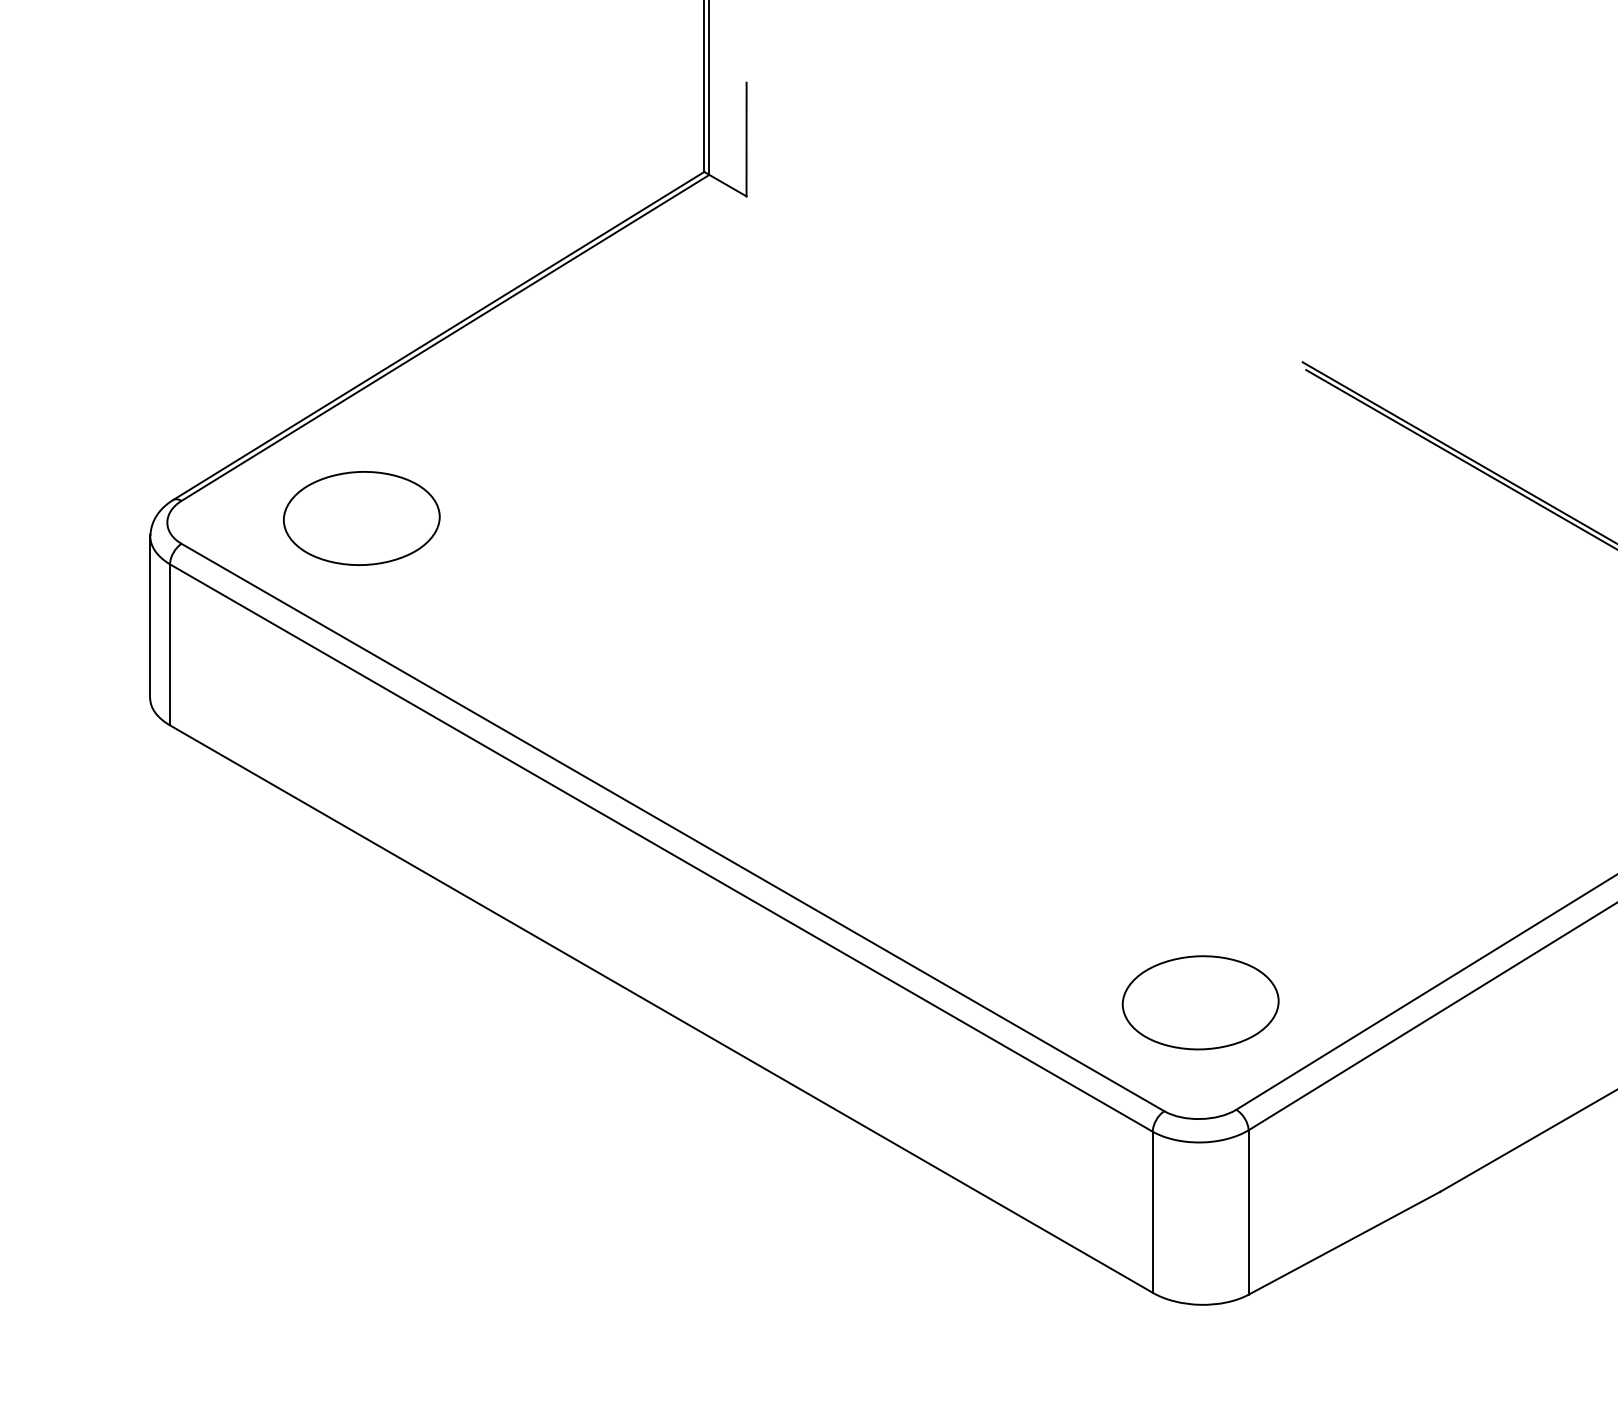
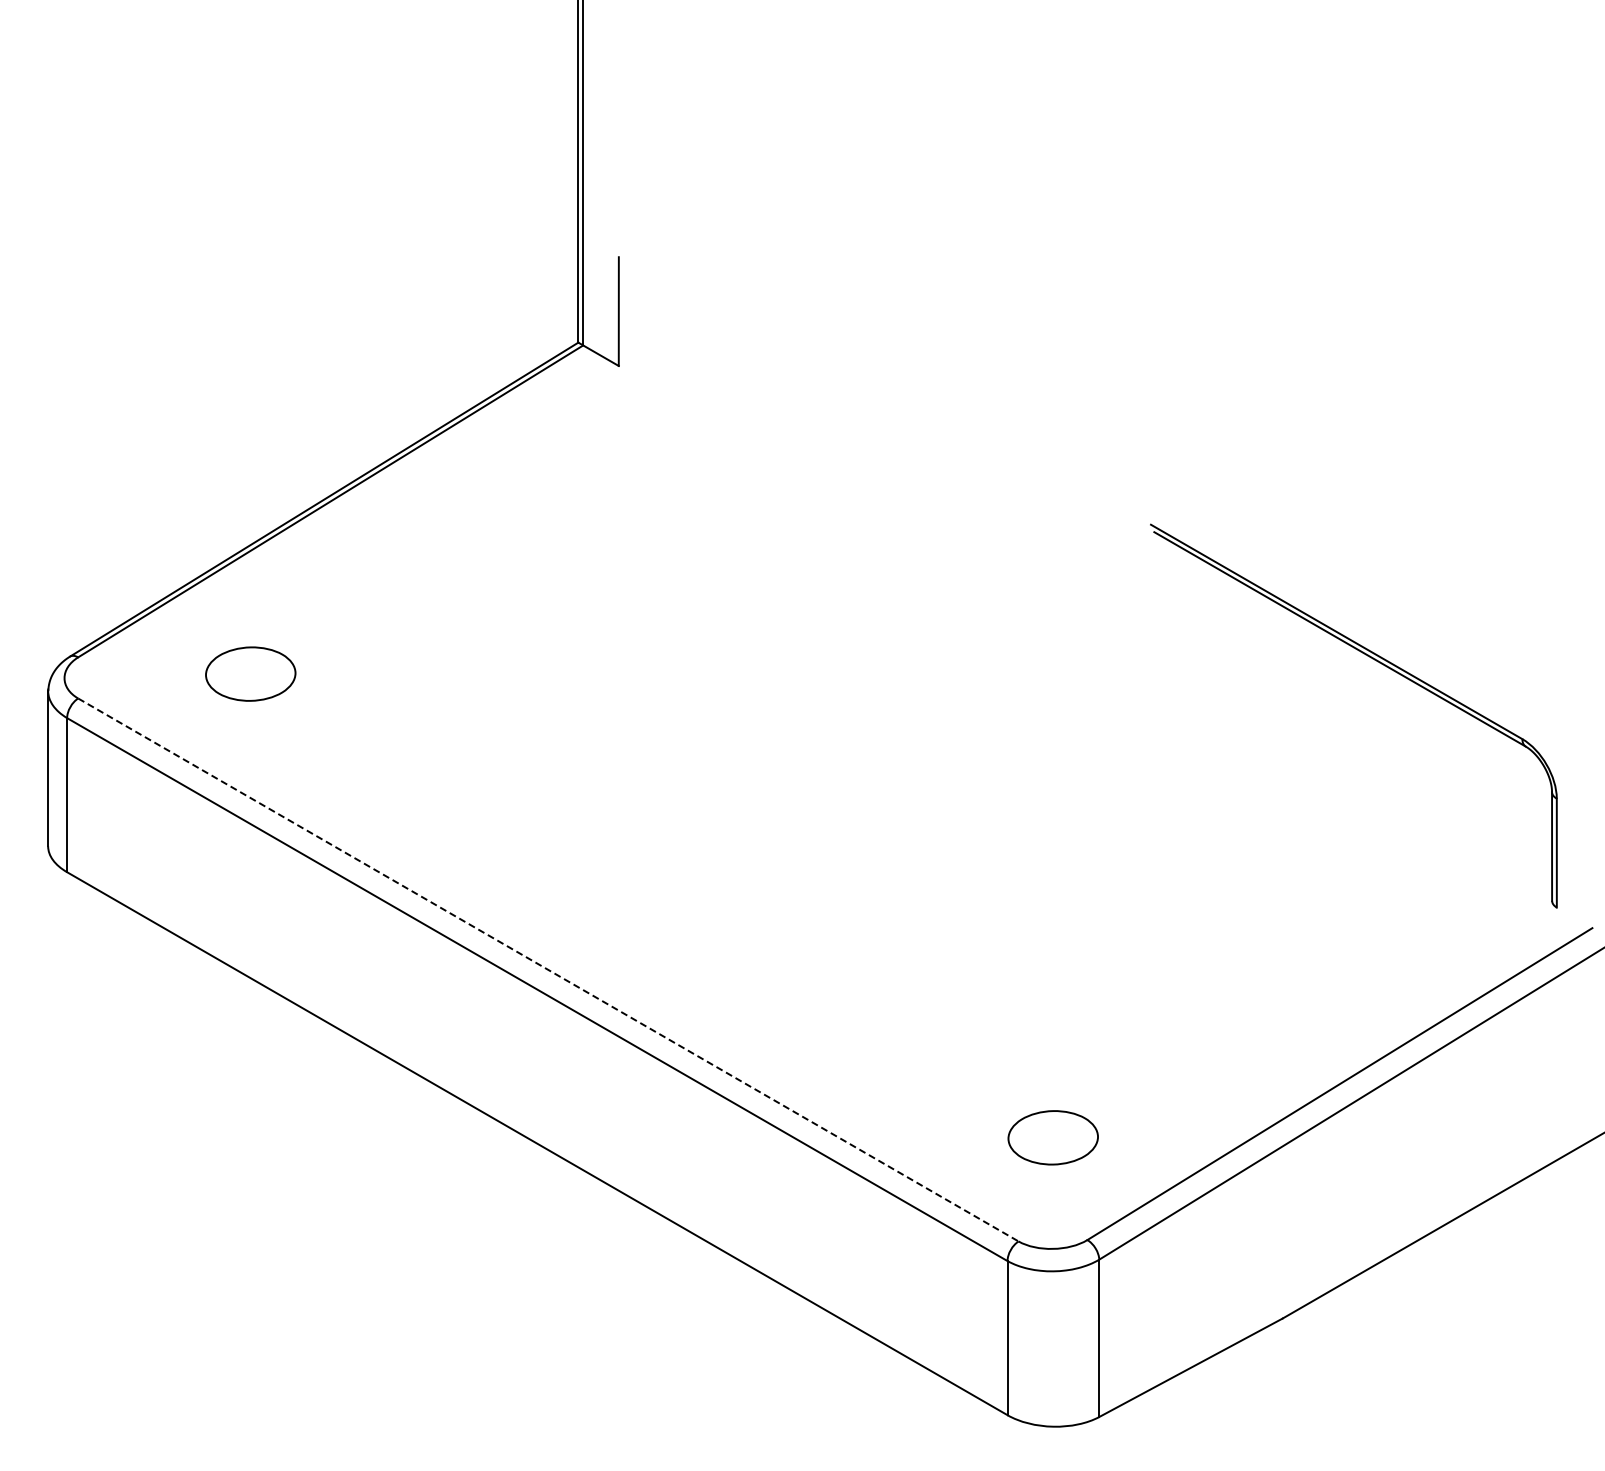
part: (361, 517) -> (250, 673), size x0.6
line: (673, 827) -> (548, 969), solid -> dashed
part: (1199, 1002) -> (1052, 1137), size x0.6

